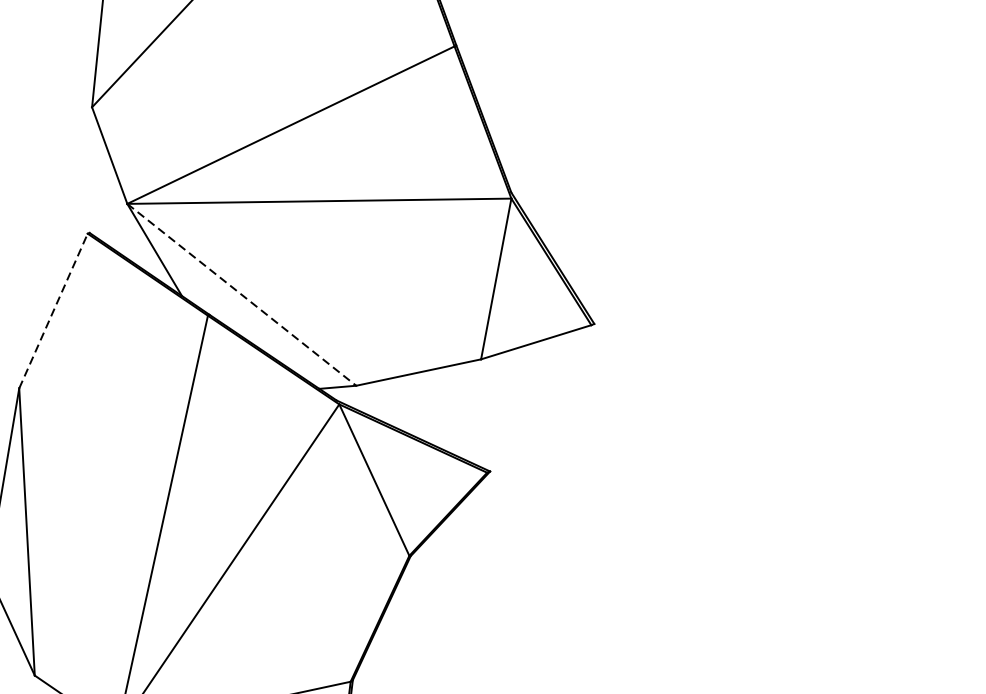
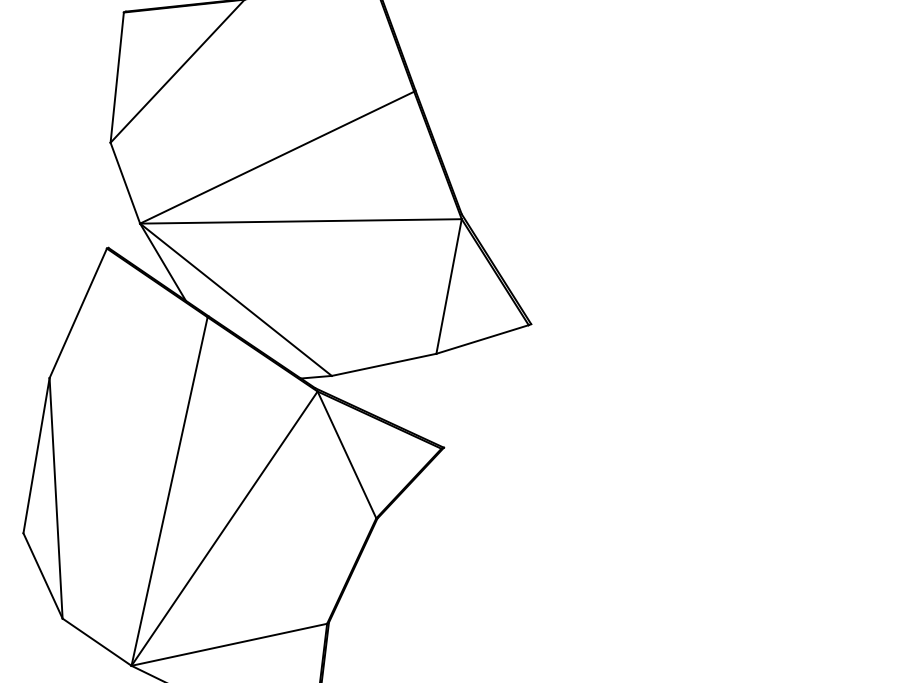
line: (242, 295) -> (236, 300), dashed -> solid
line: (53, 311) -> (78, 313), dashed -> solid

